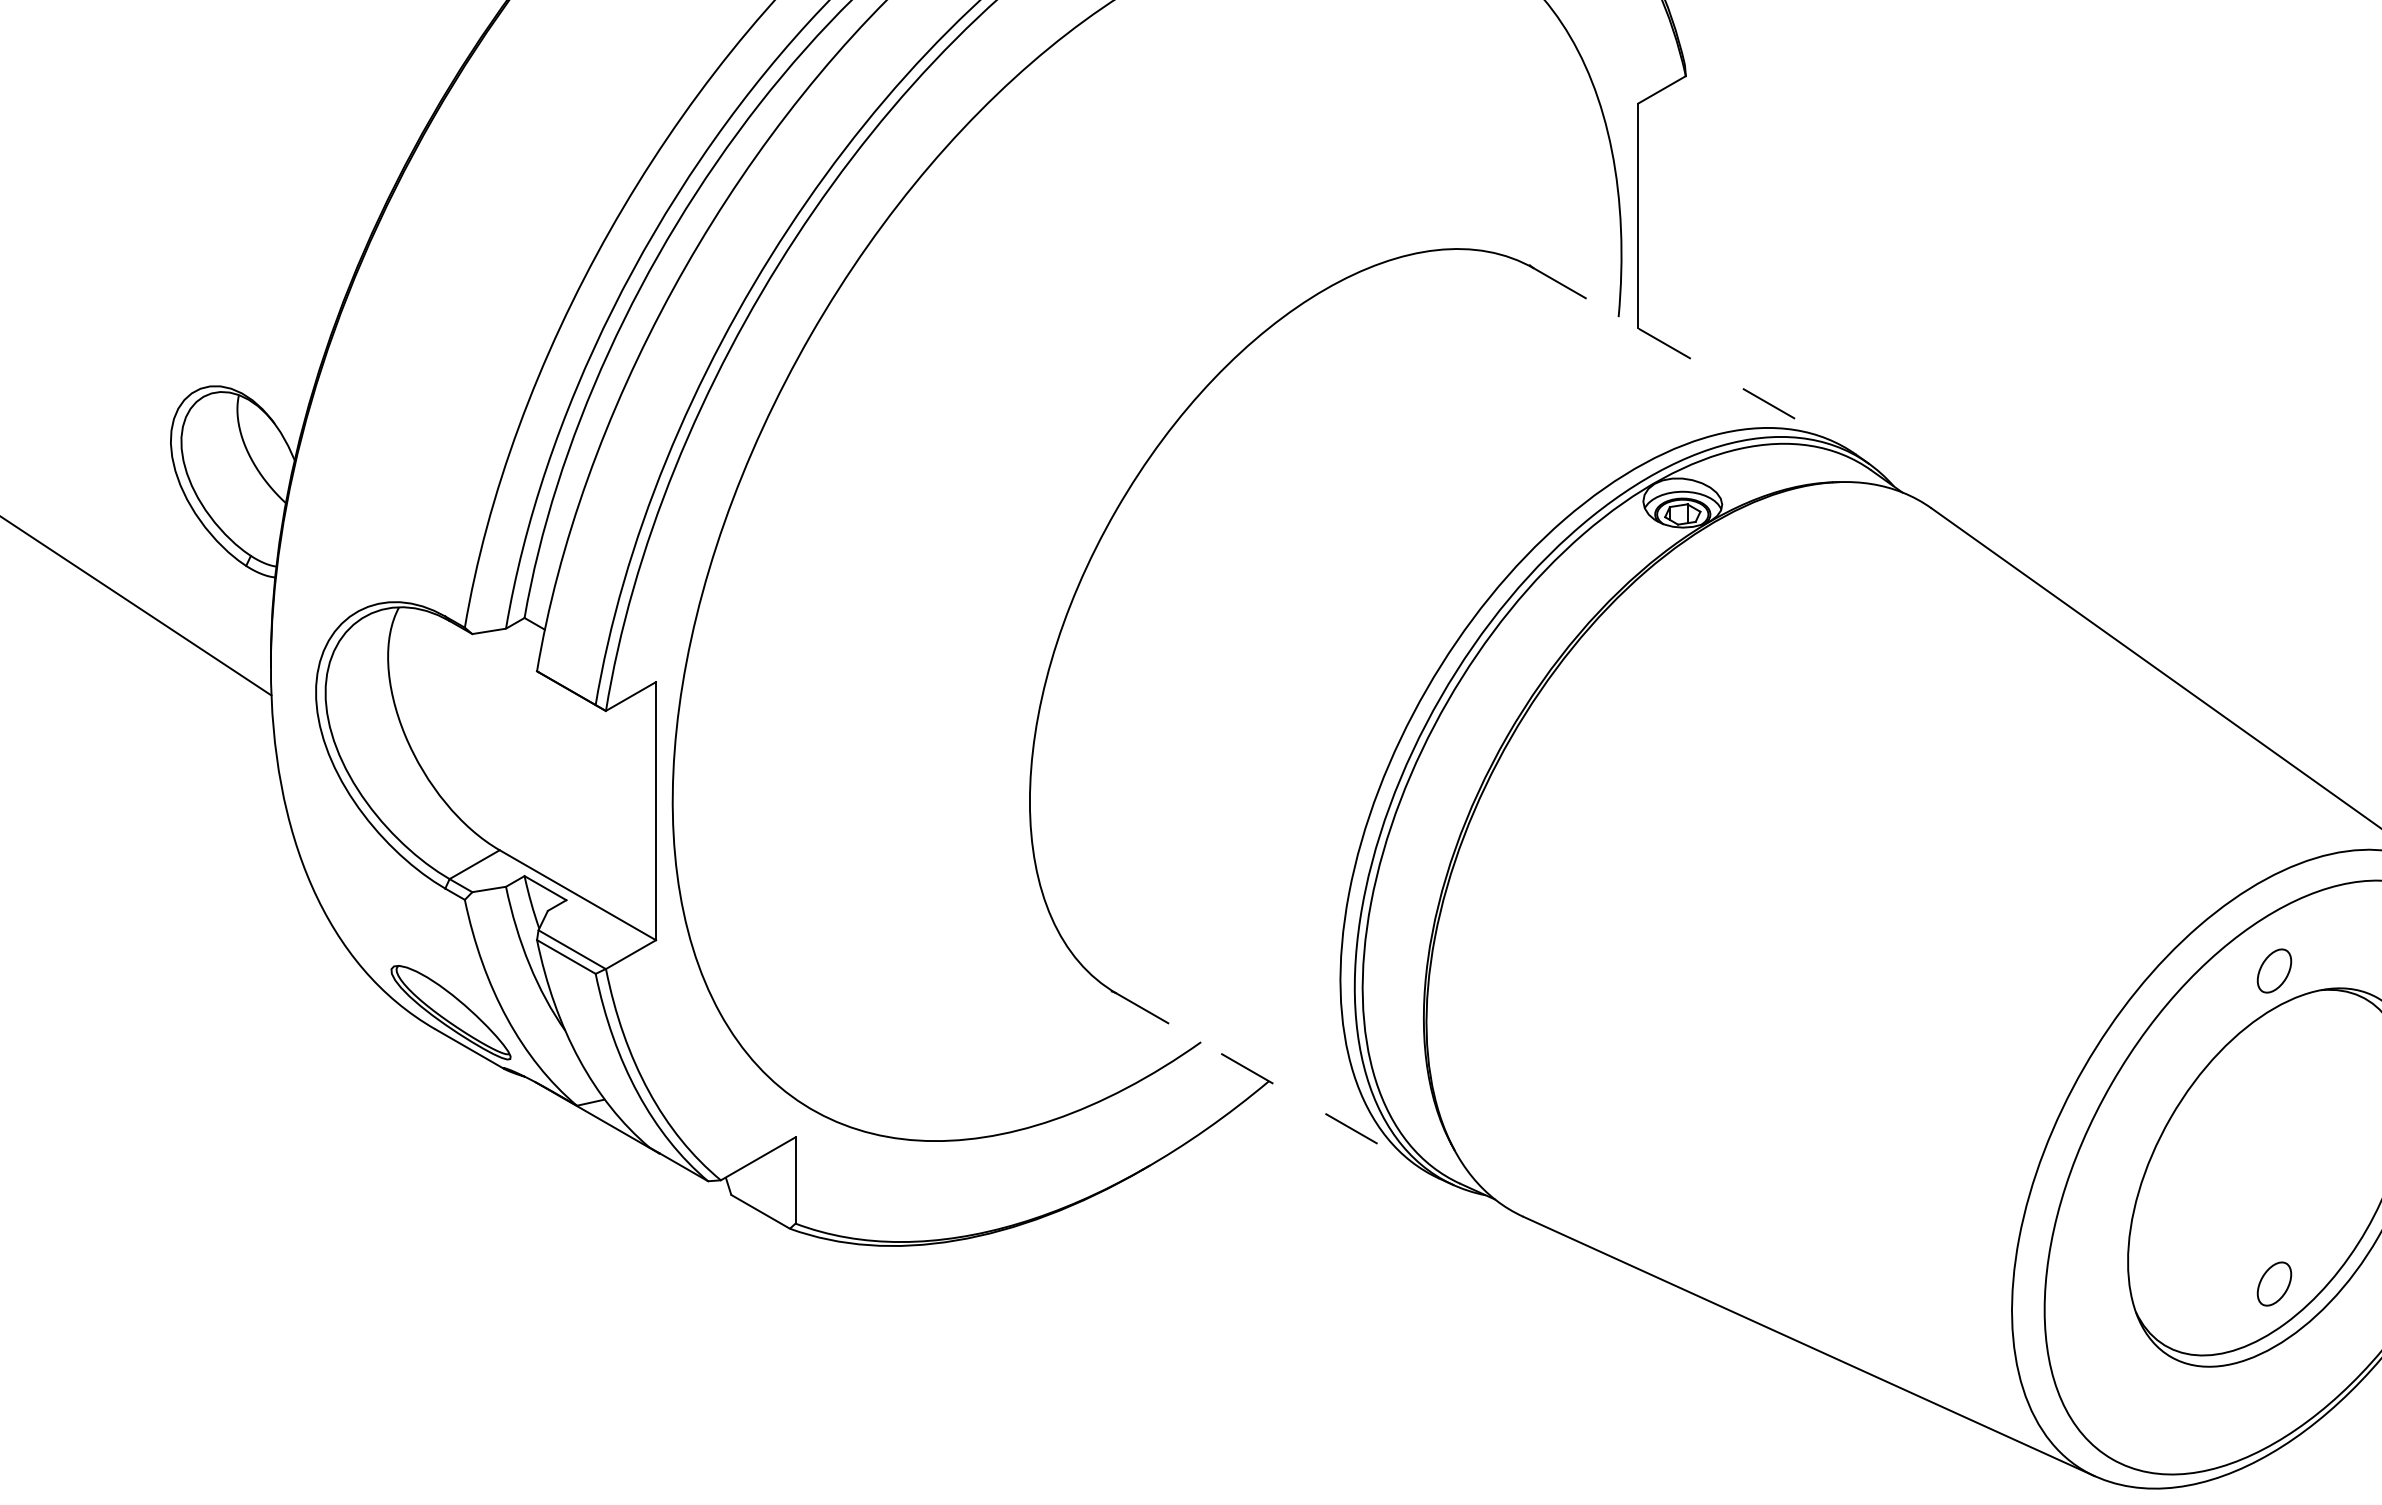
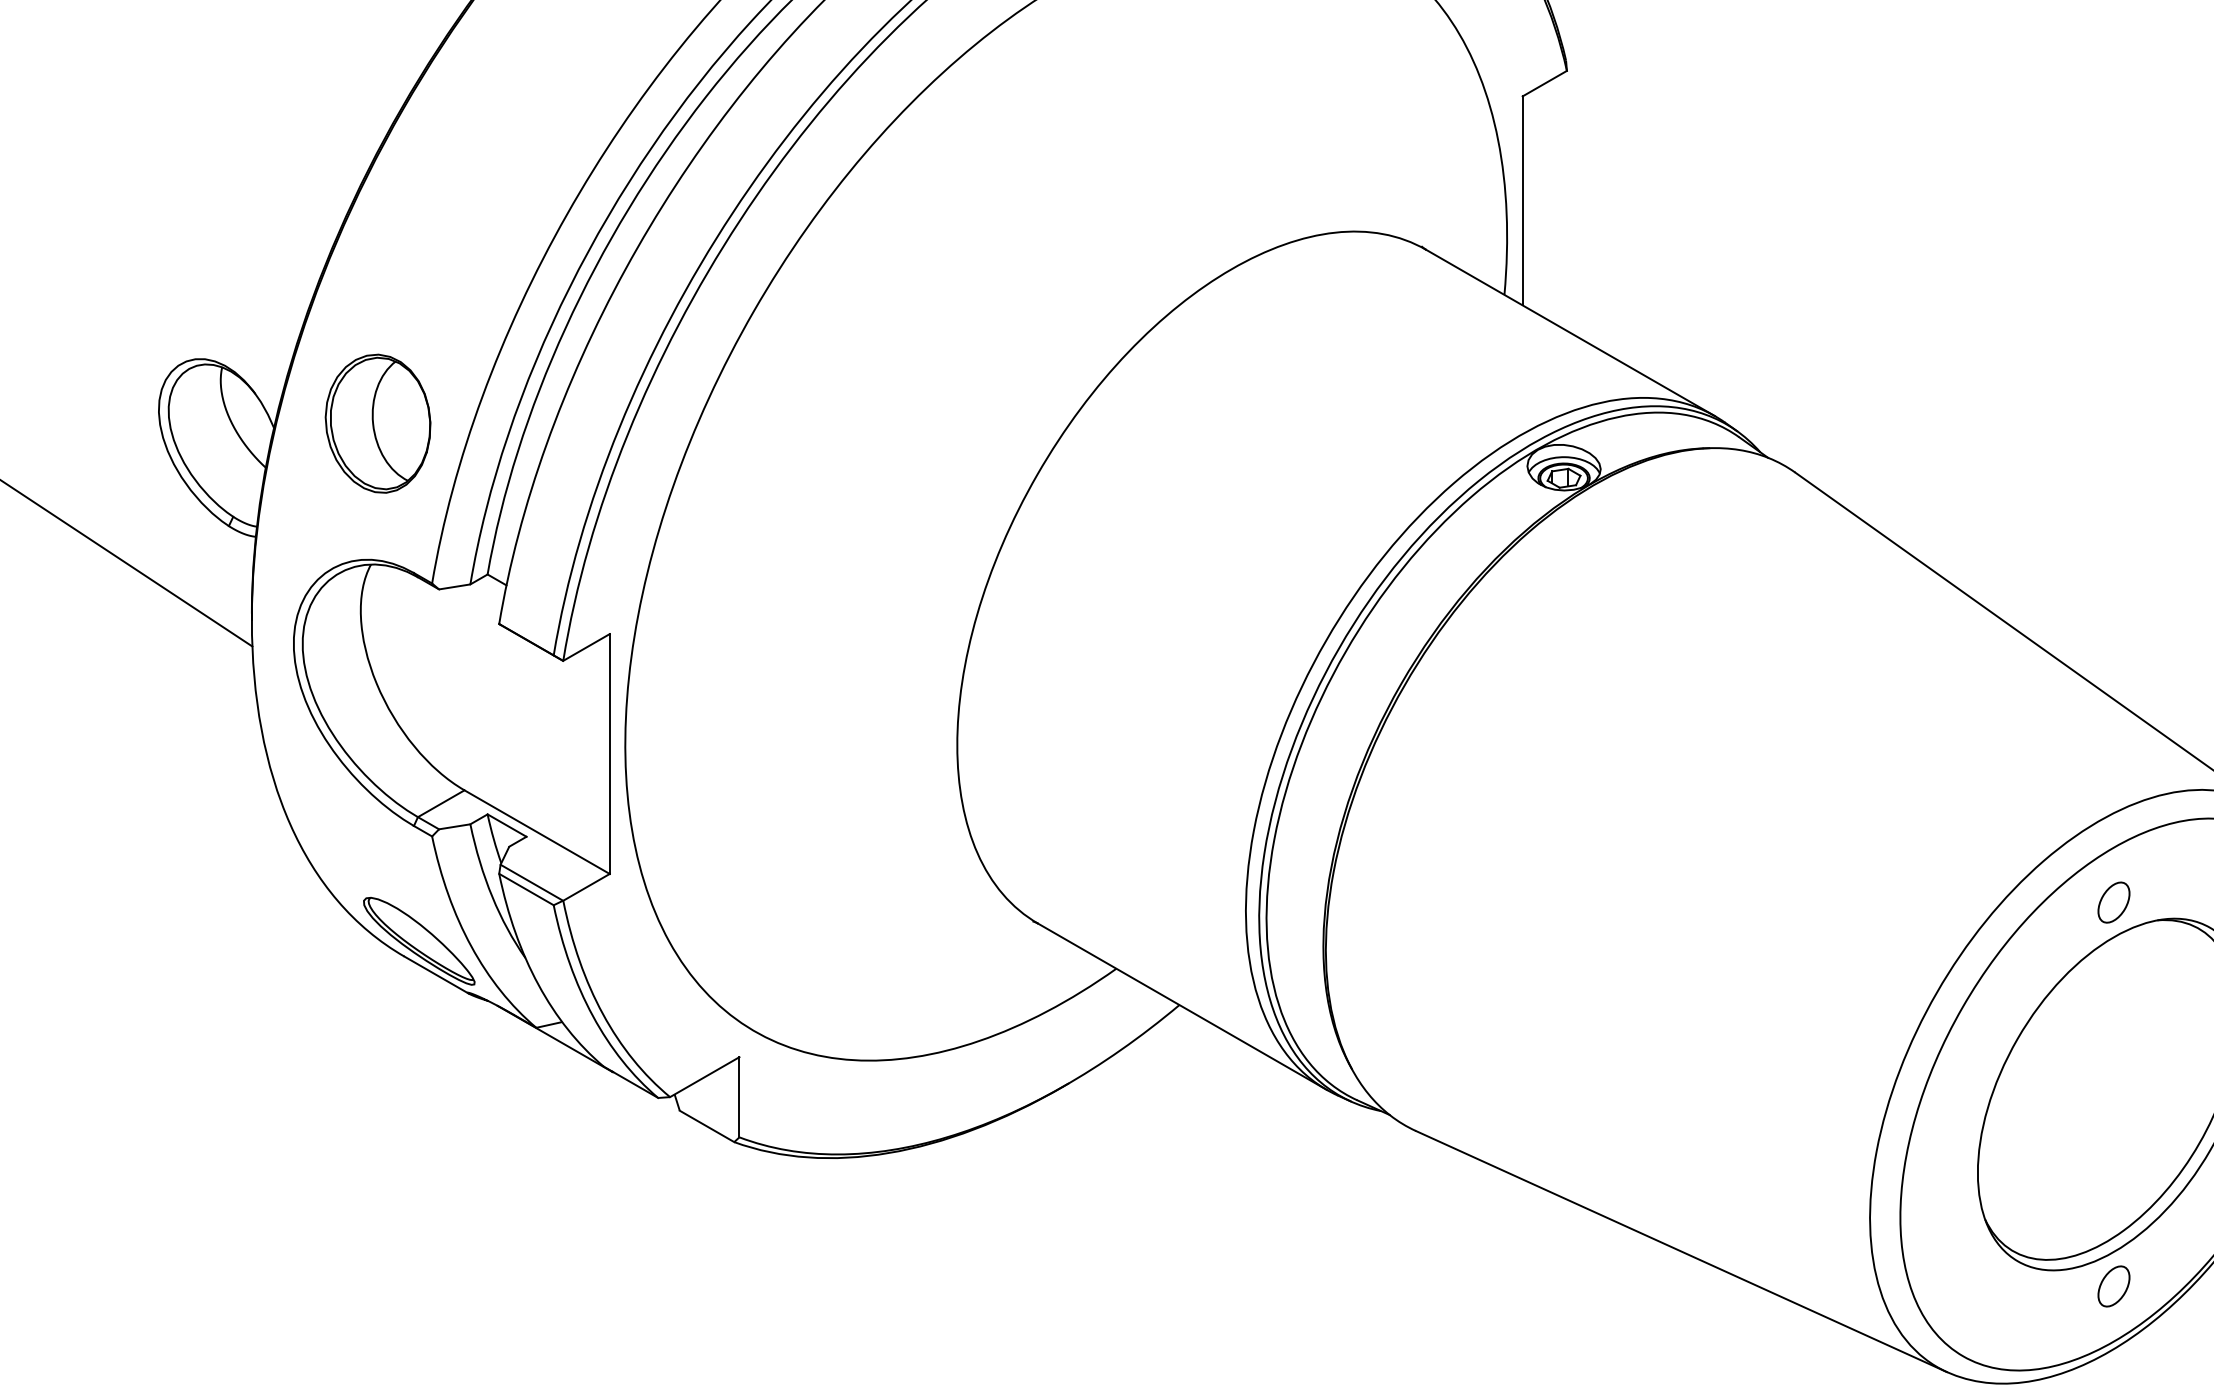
line: (1690, 358) -> (1571, 333), dashed -> solid
part: (406, 455) -> (377, 423), added
line: (1272, 1083) -> (1182, 1007), dashed -> solid
part: (2274, 1283) -> (2114, 1285), moved

